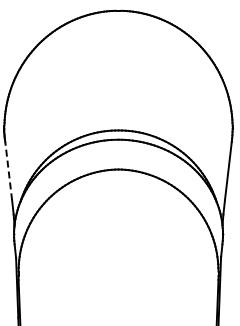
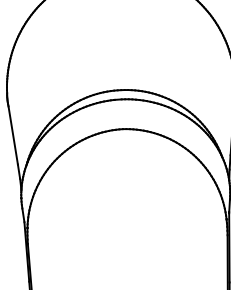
line: (8, 170) -> (13, 134), dashed -> solid

